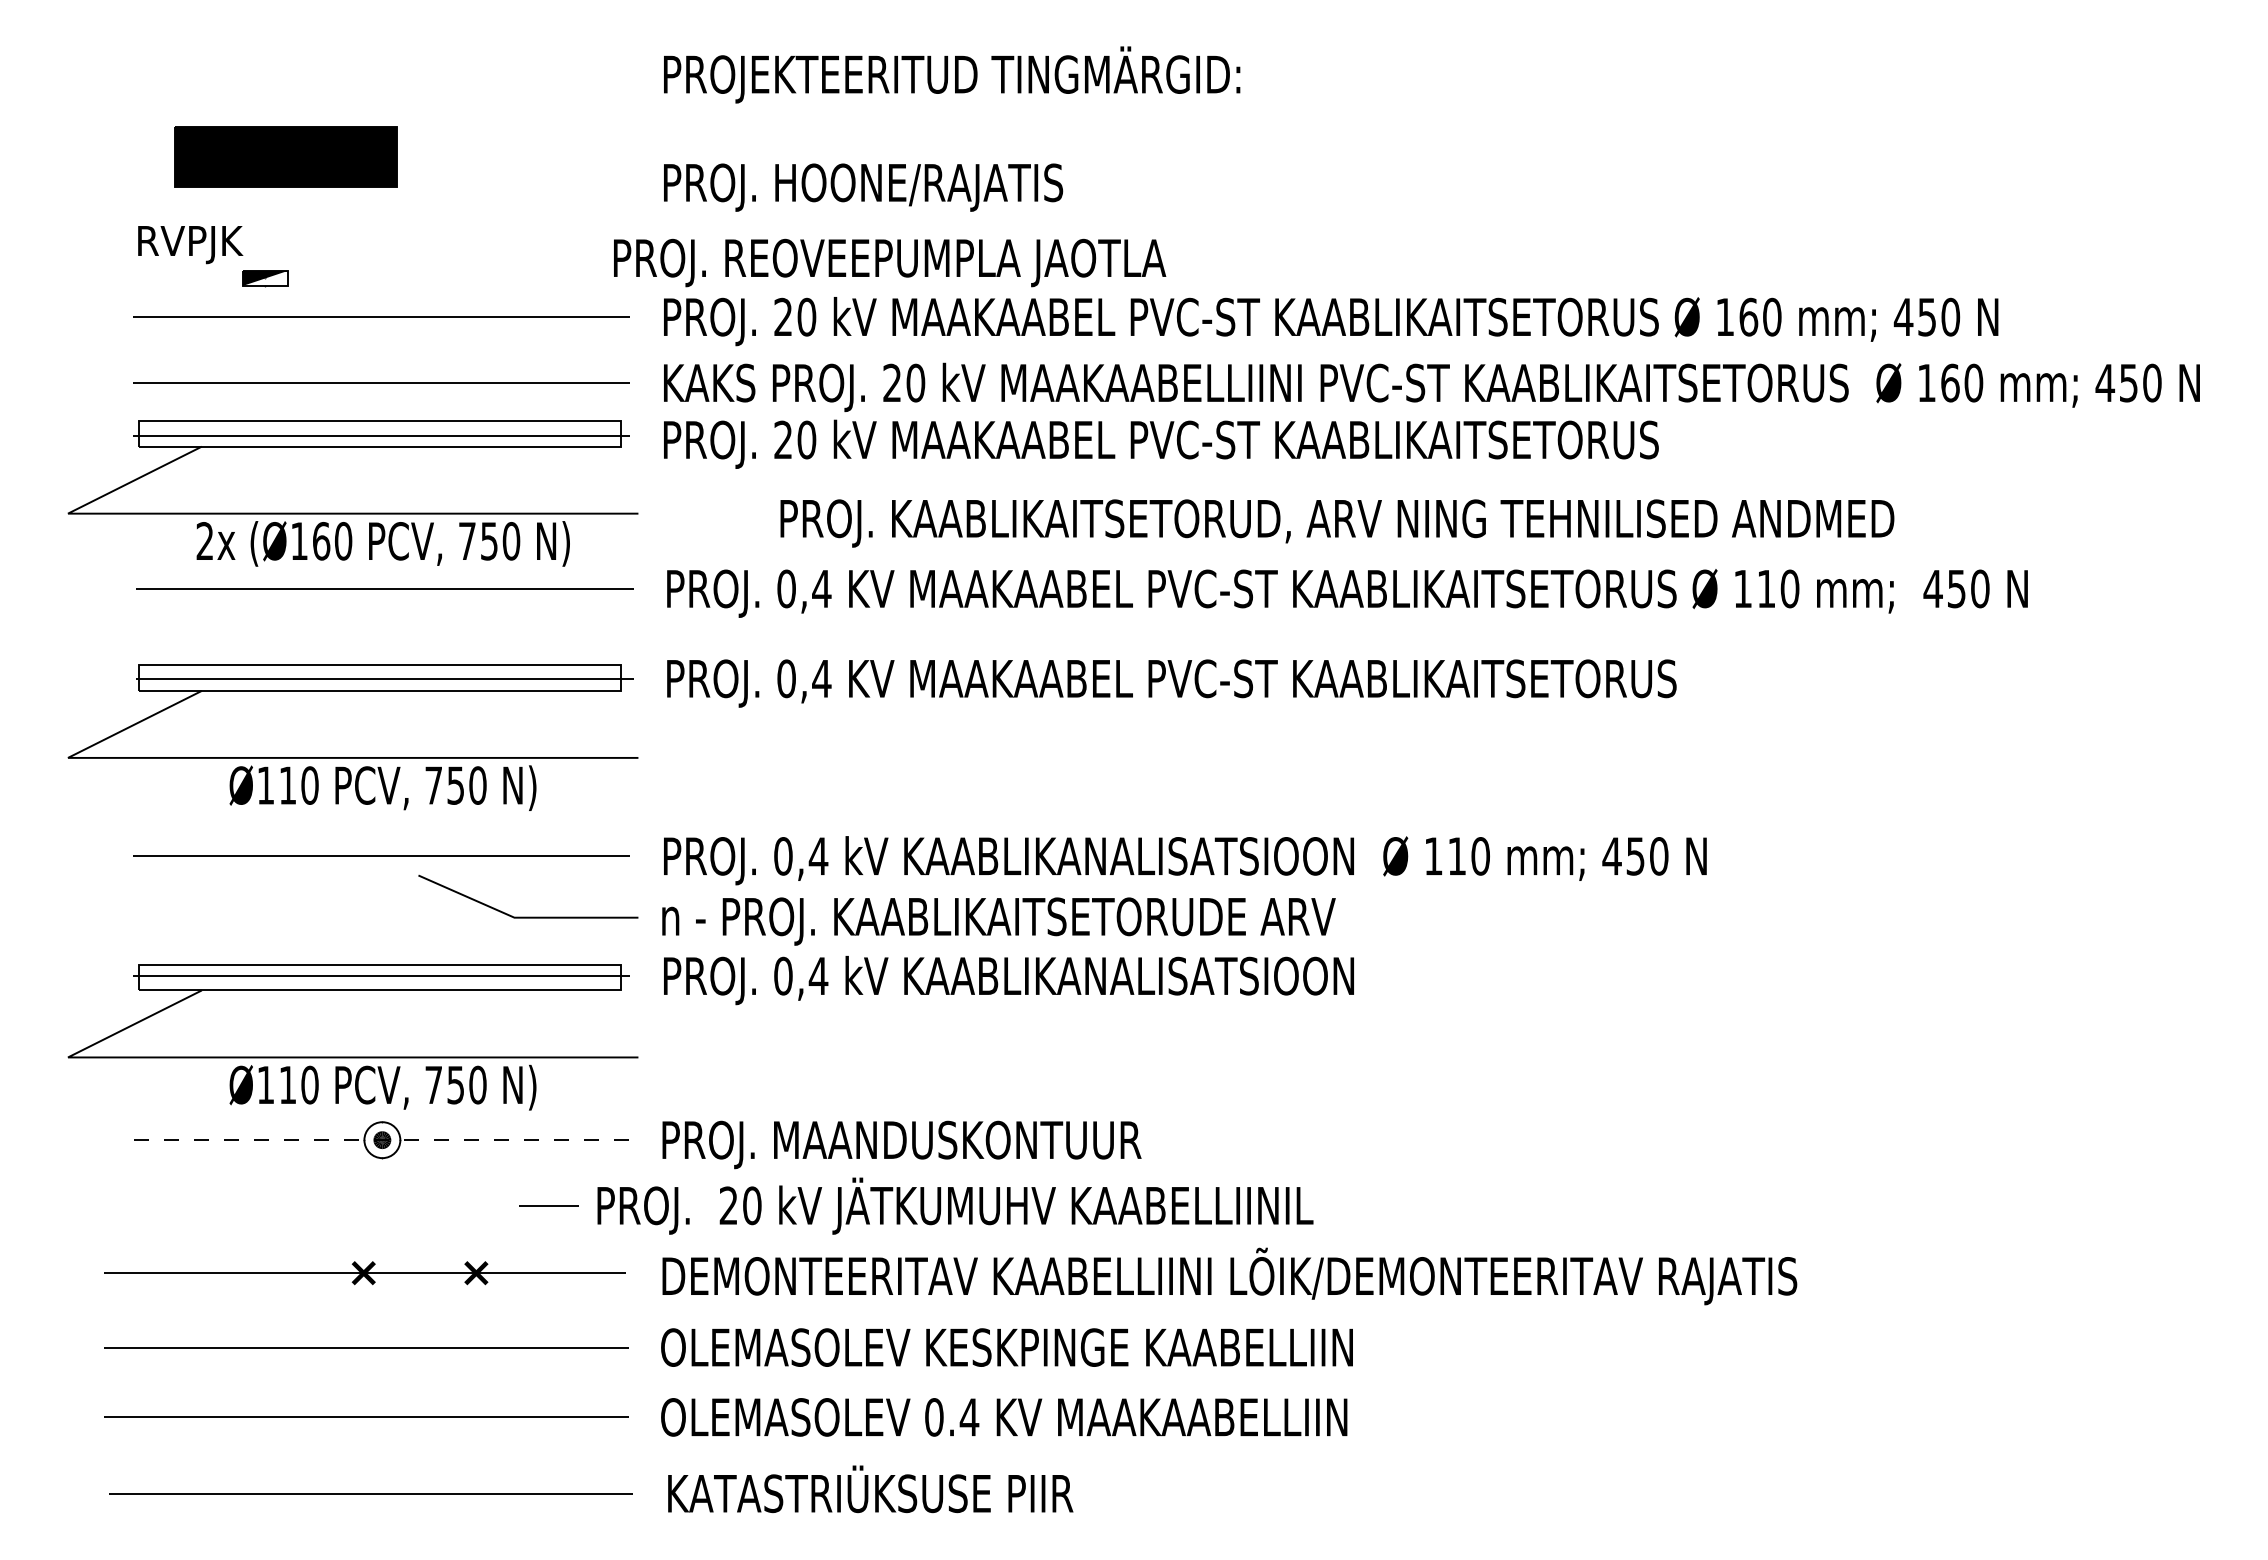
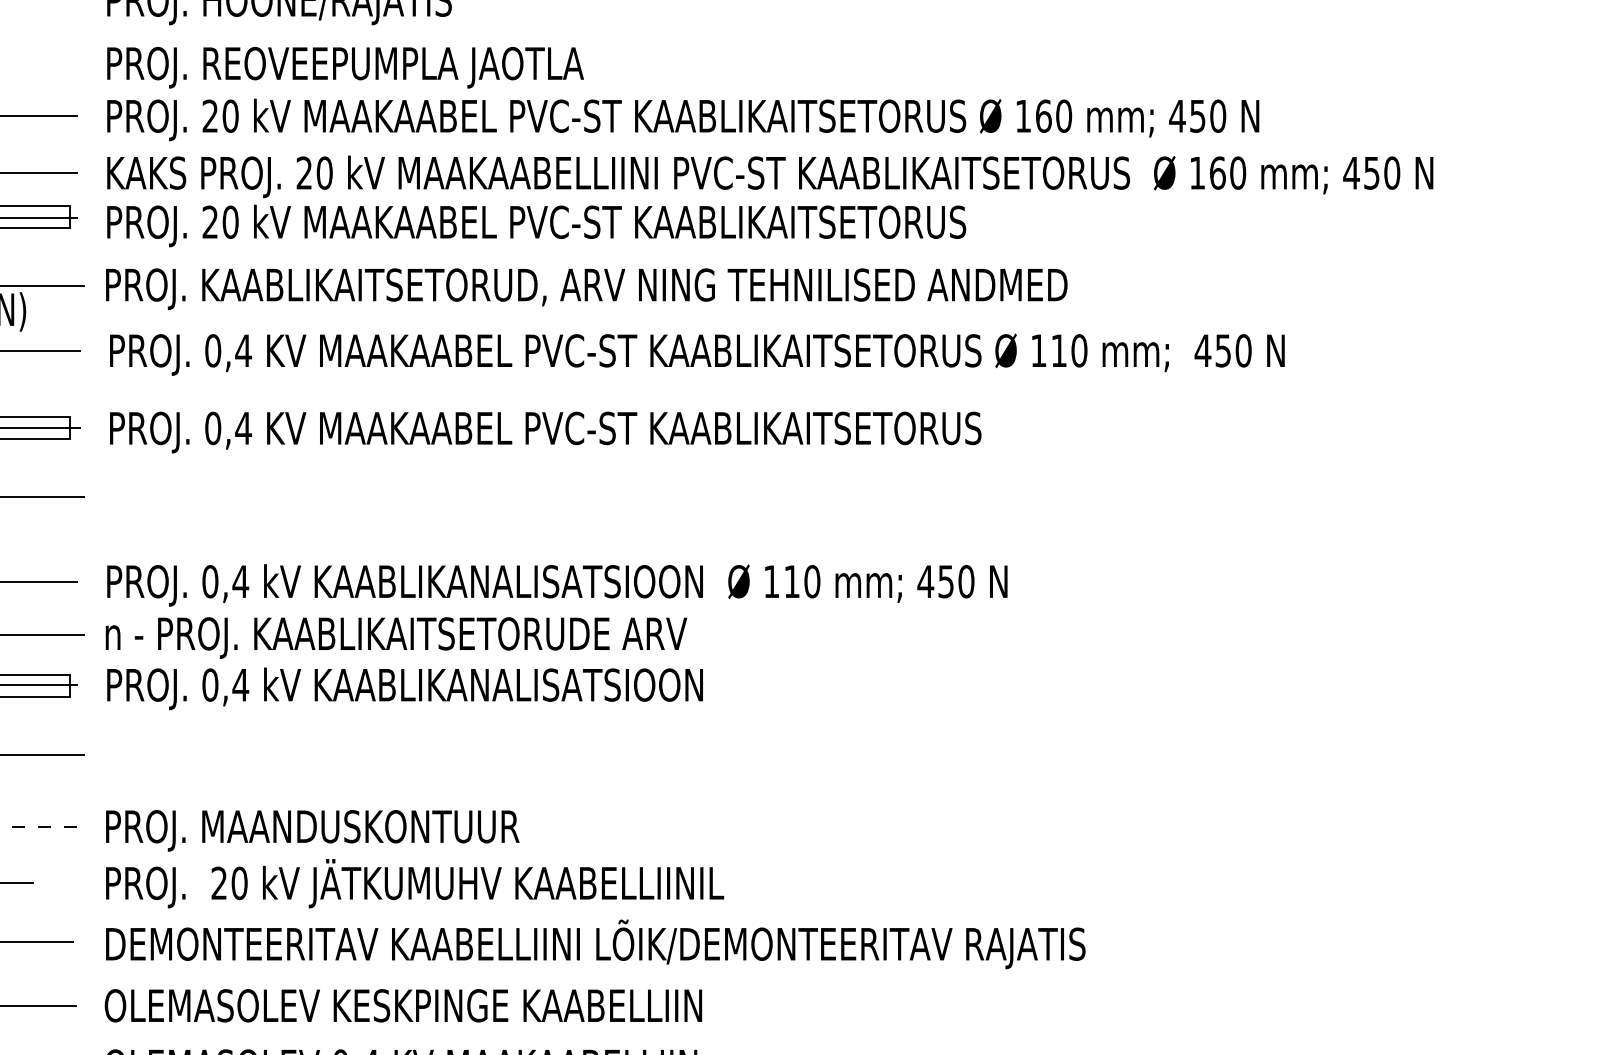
text: (890, 262) -> (346, 67), moved
text: (1337, 523) -> (586, 289), moved
text: (955, 1205) -> (415, 883), moved

